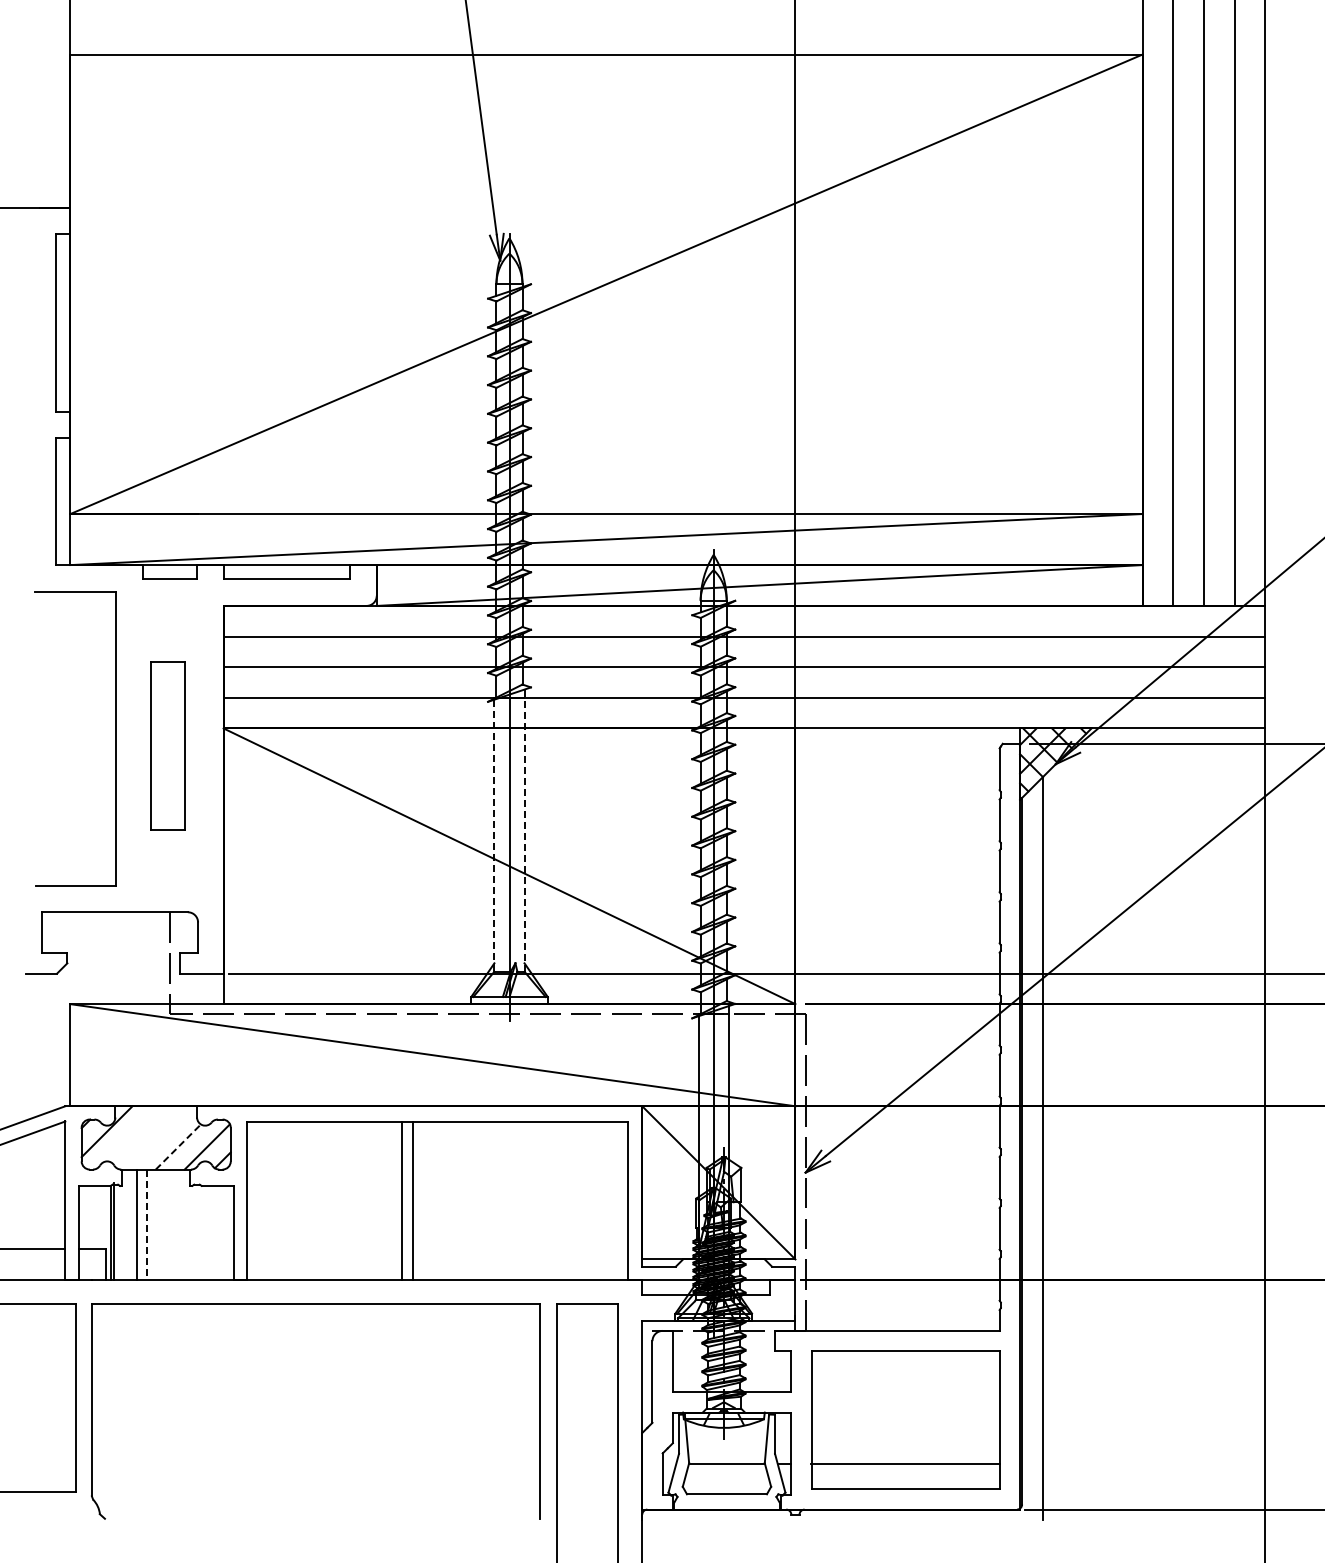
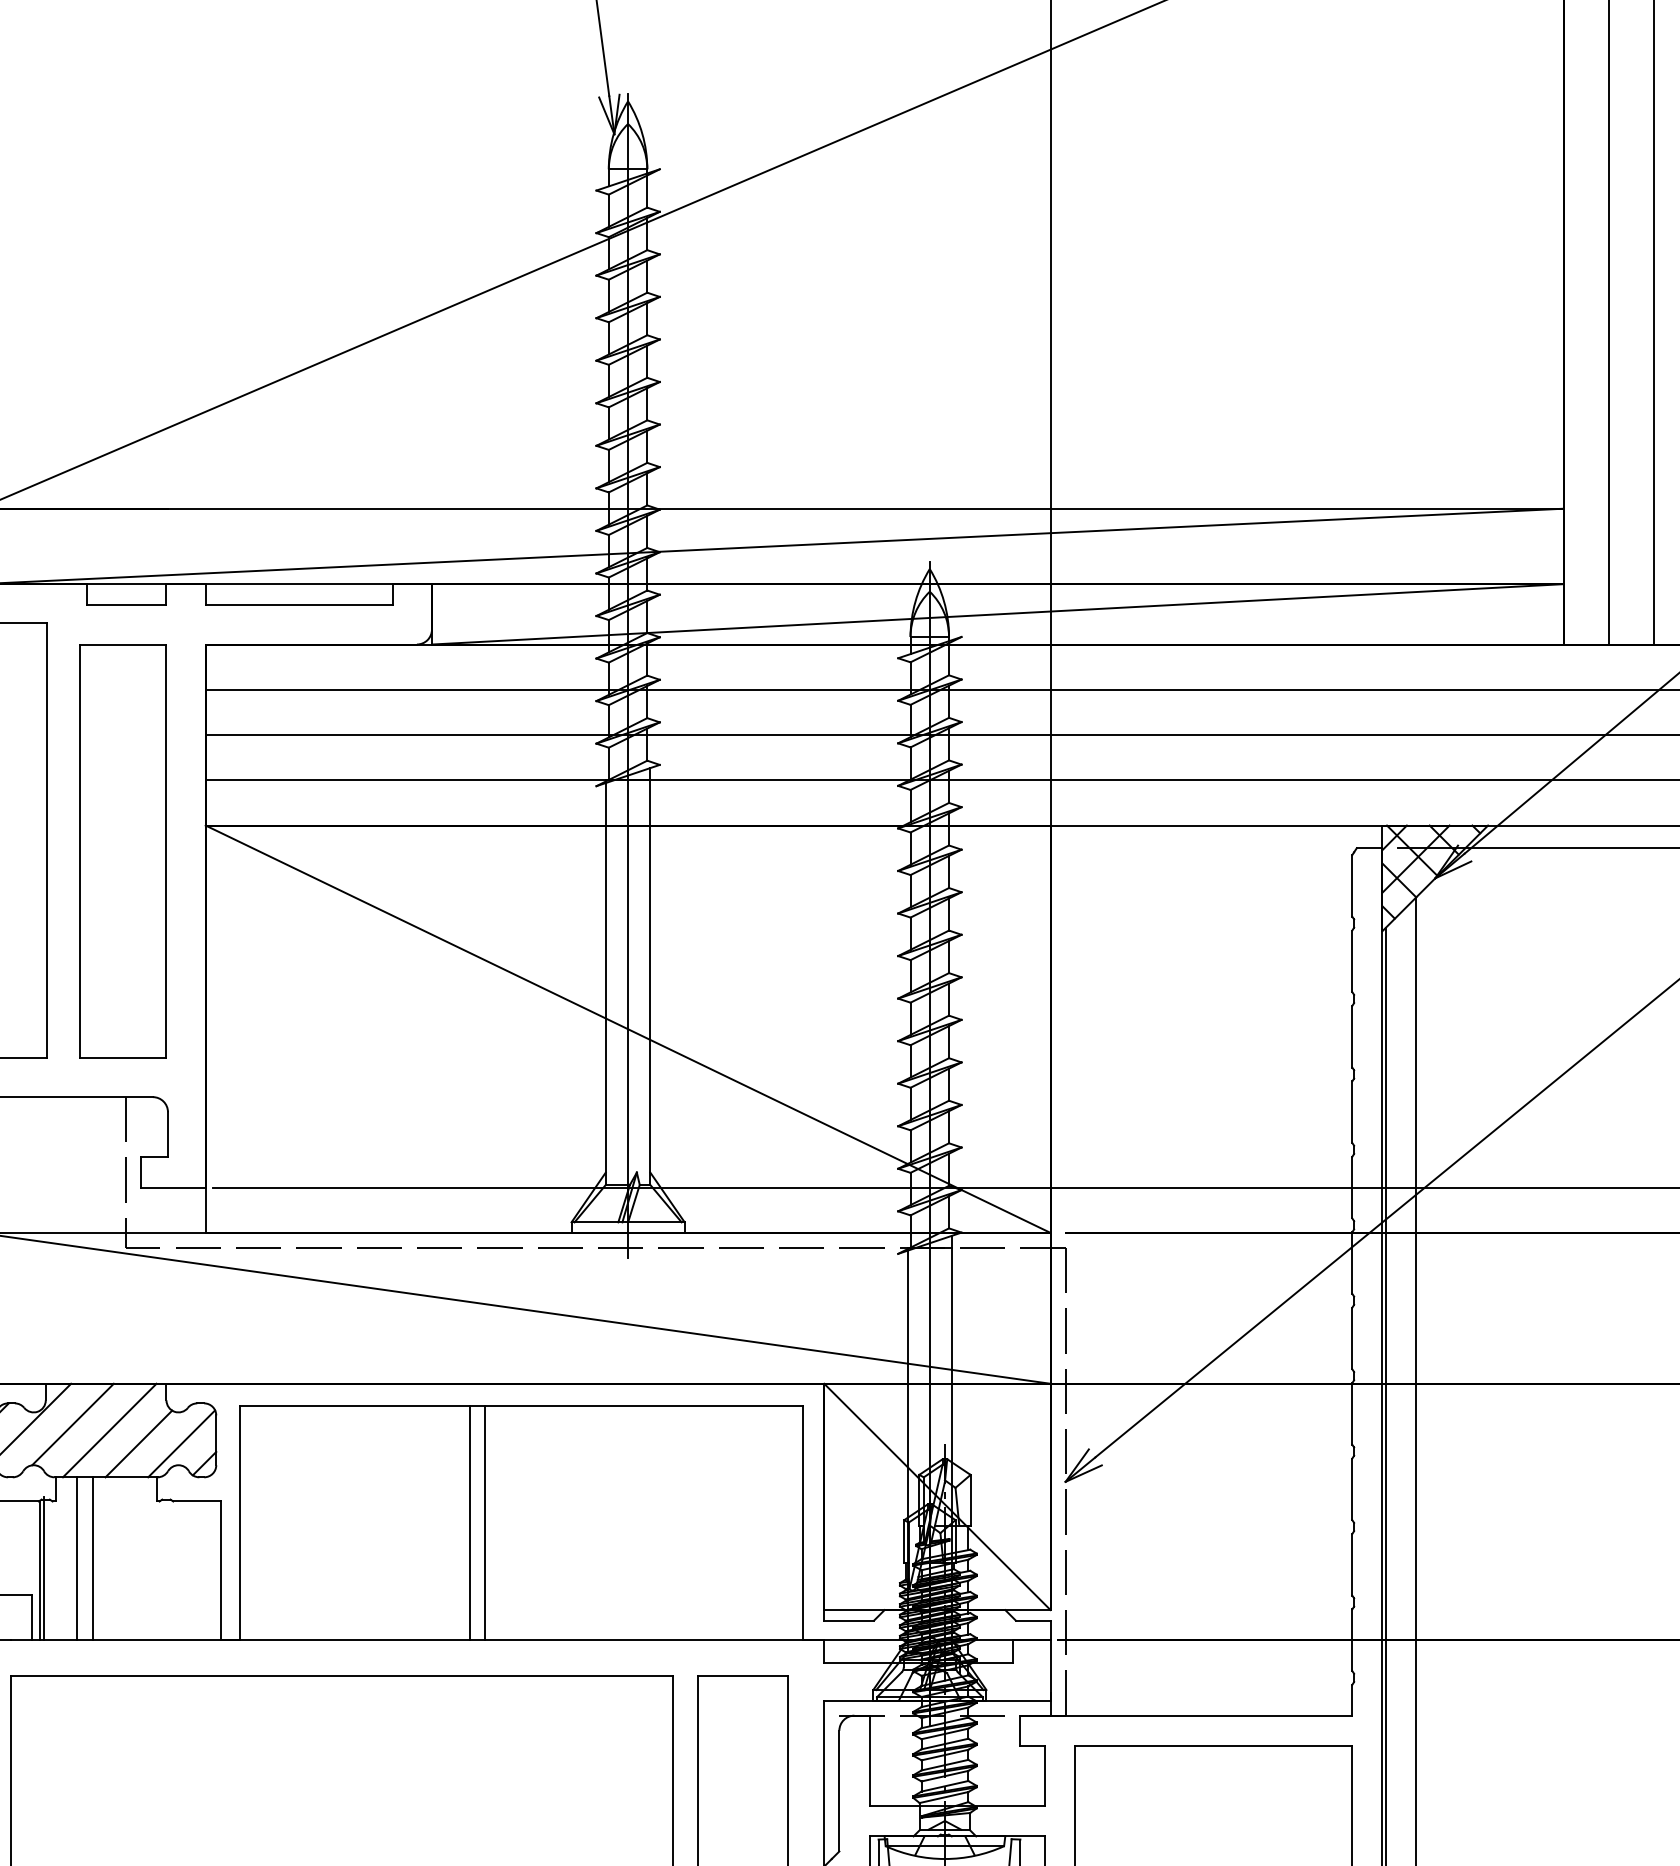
part: (167, 745) -> (122, 850), size x1.67
line: (524, 831) -> (650, 977), dashed -> solid
line: (494, 836) -> (605, 985), dashed -> solid
line: (133, 1133) -> (72, 1424), added
line: (158, 1137) -> (109, 1429), added
line: (178, 1147) -> (139, 1444), dashed -> solid
line: (147, 1225) -> (93, 1559), dashed -> solid

